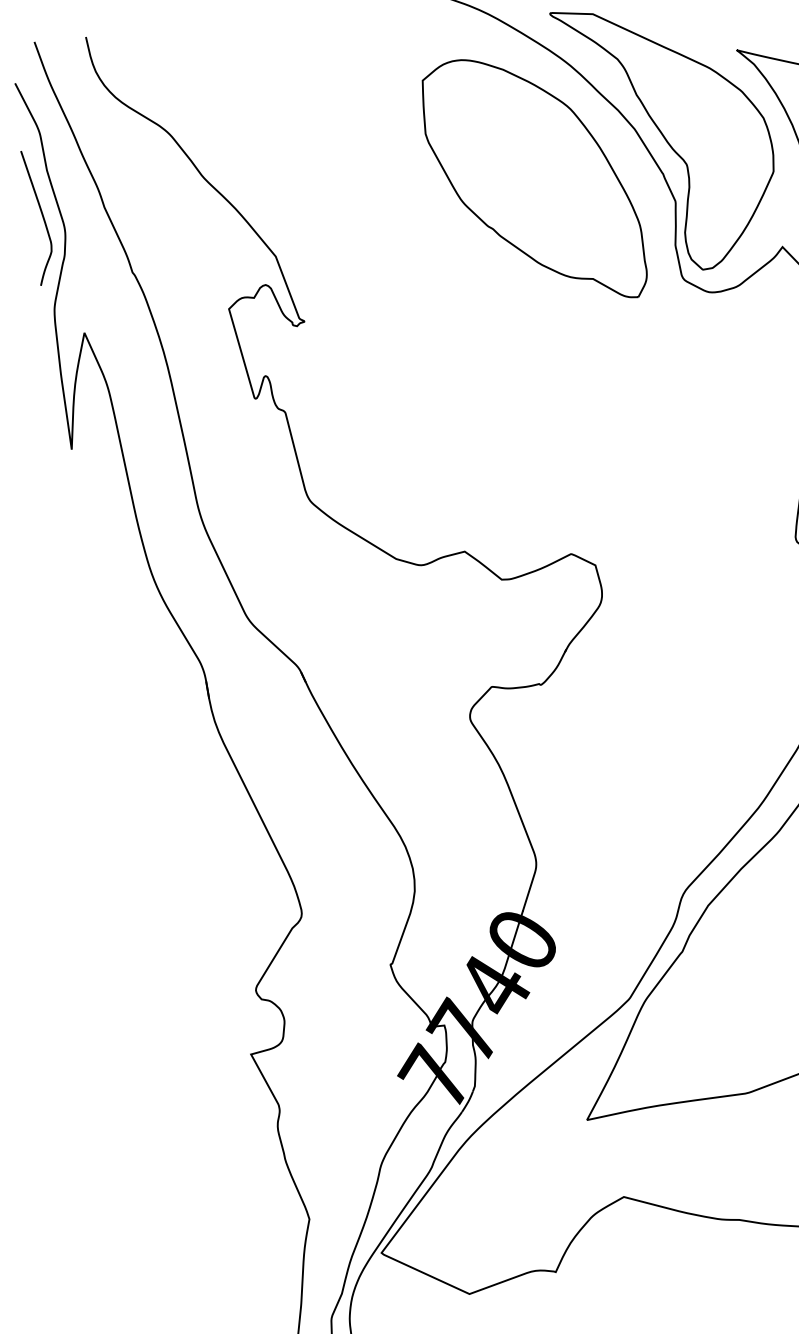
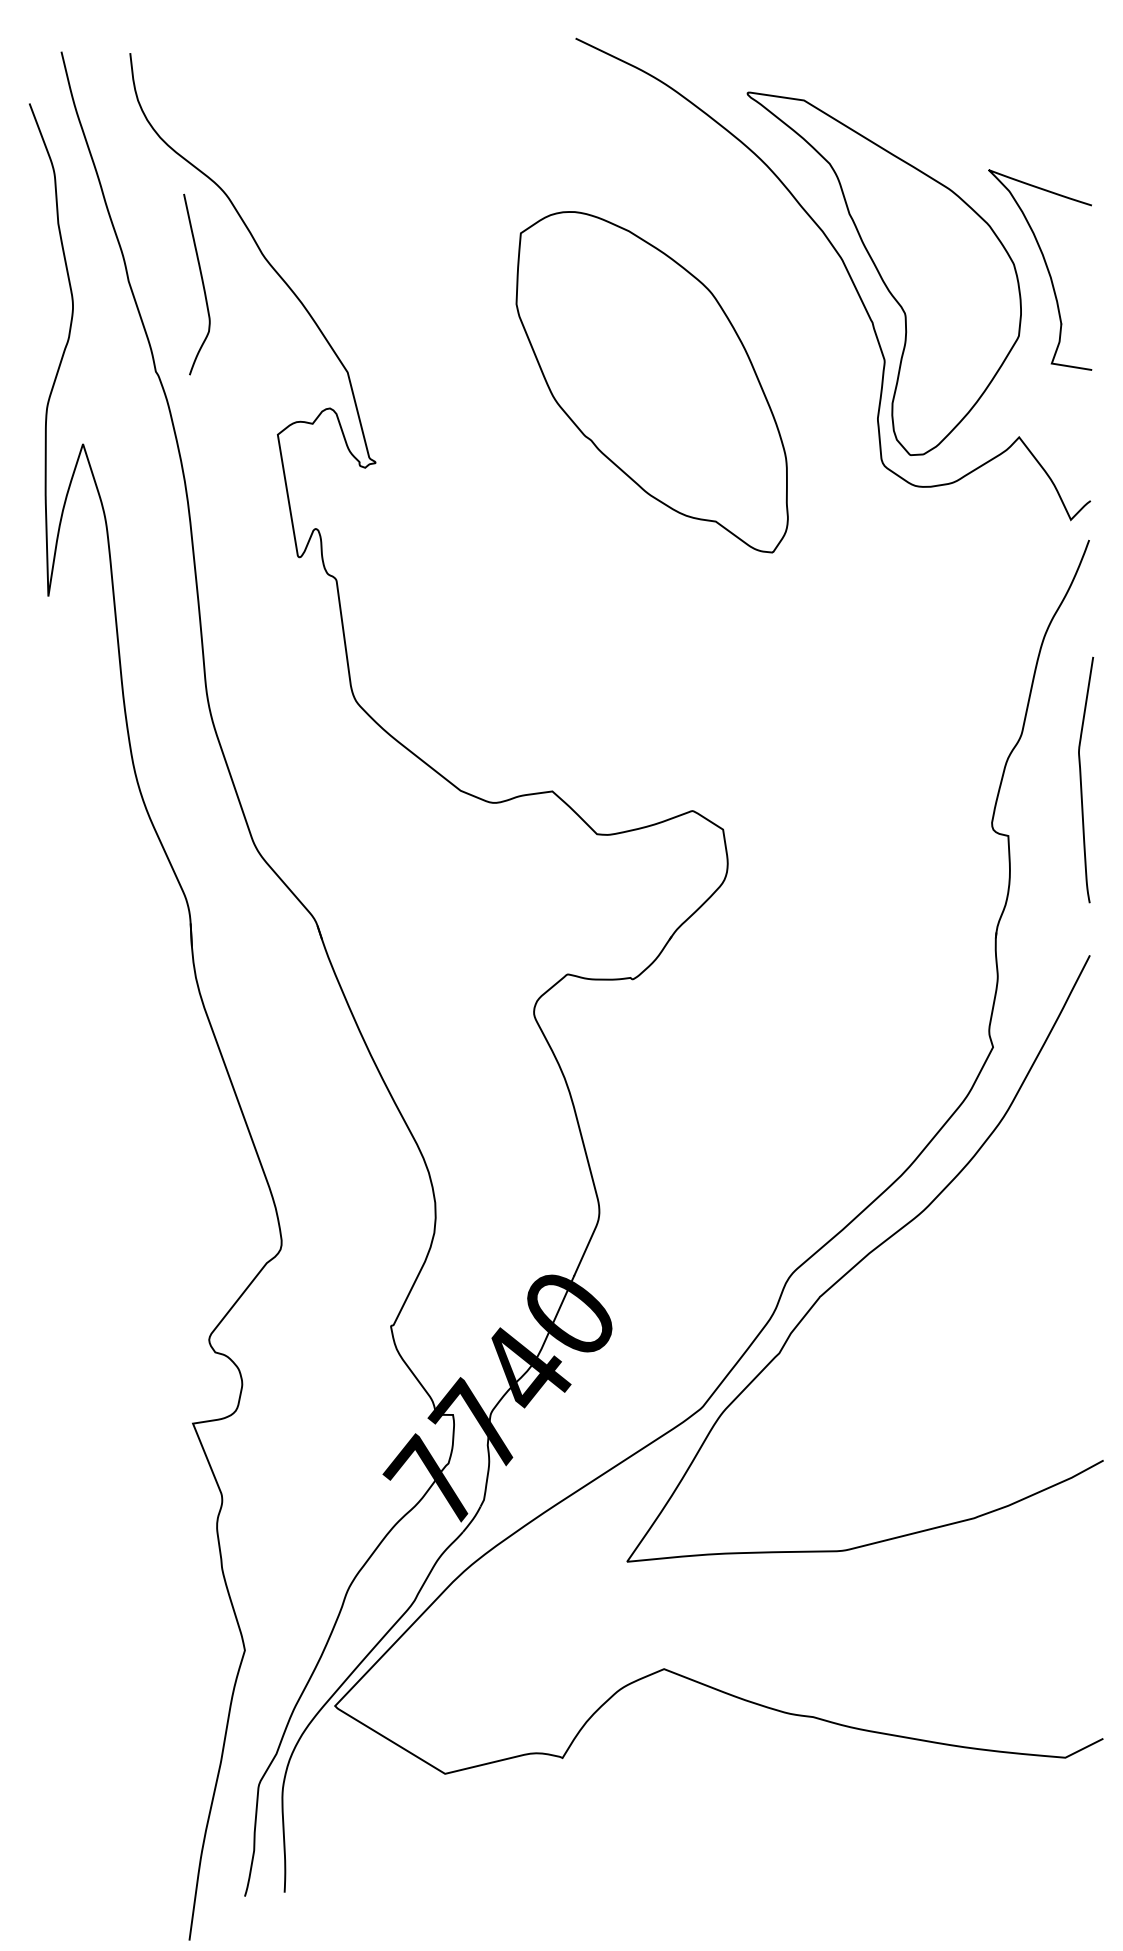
part: (533, 180) -> (651, 382), moved
curve: (41, 214) -> (201, 281), moved

